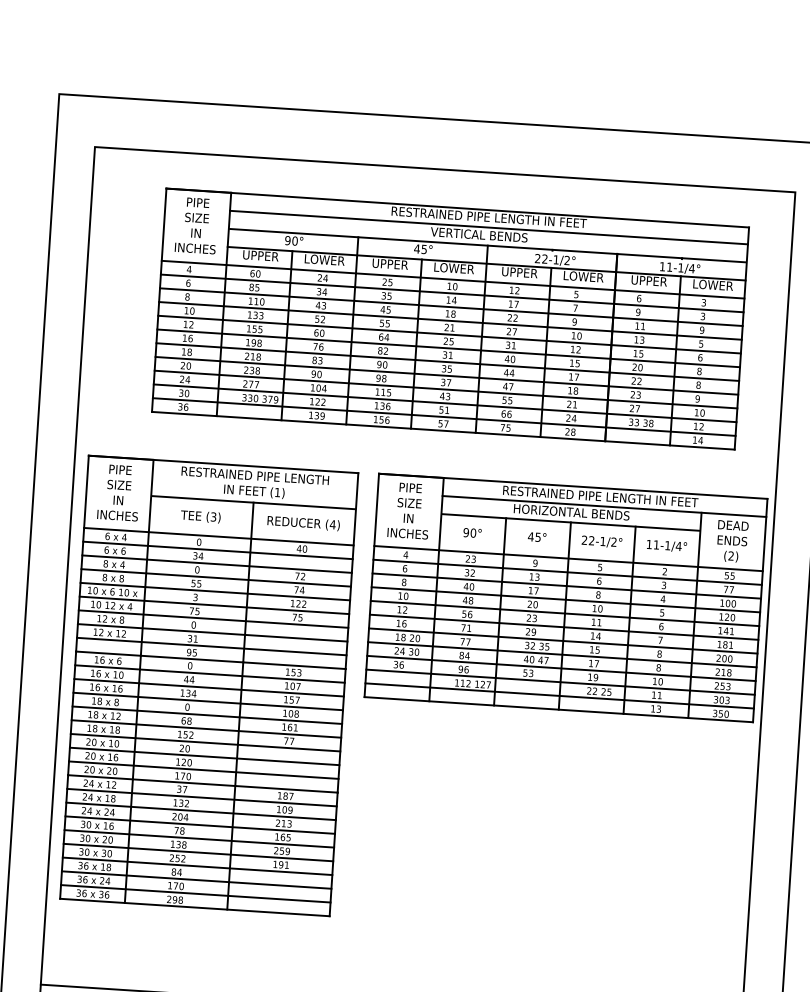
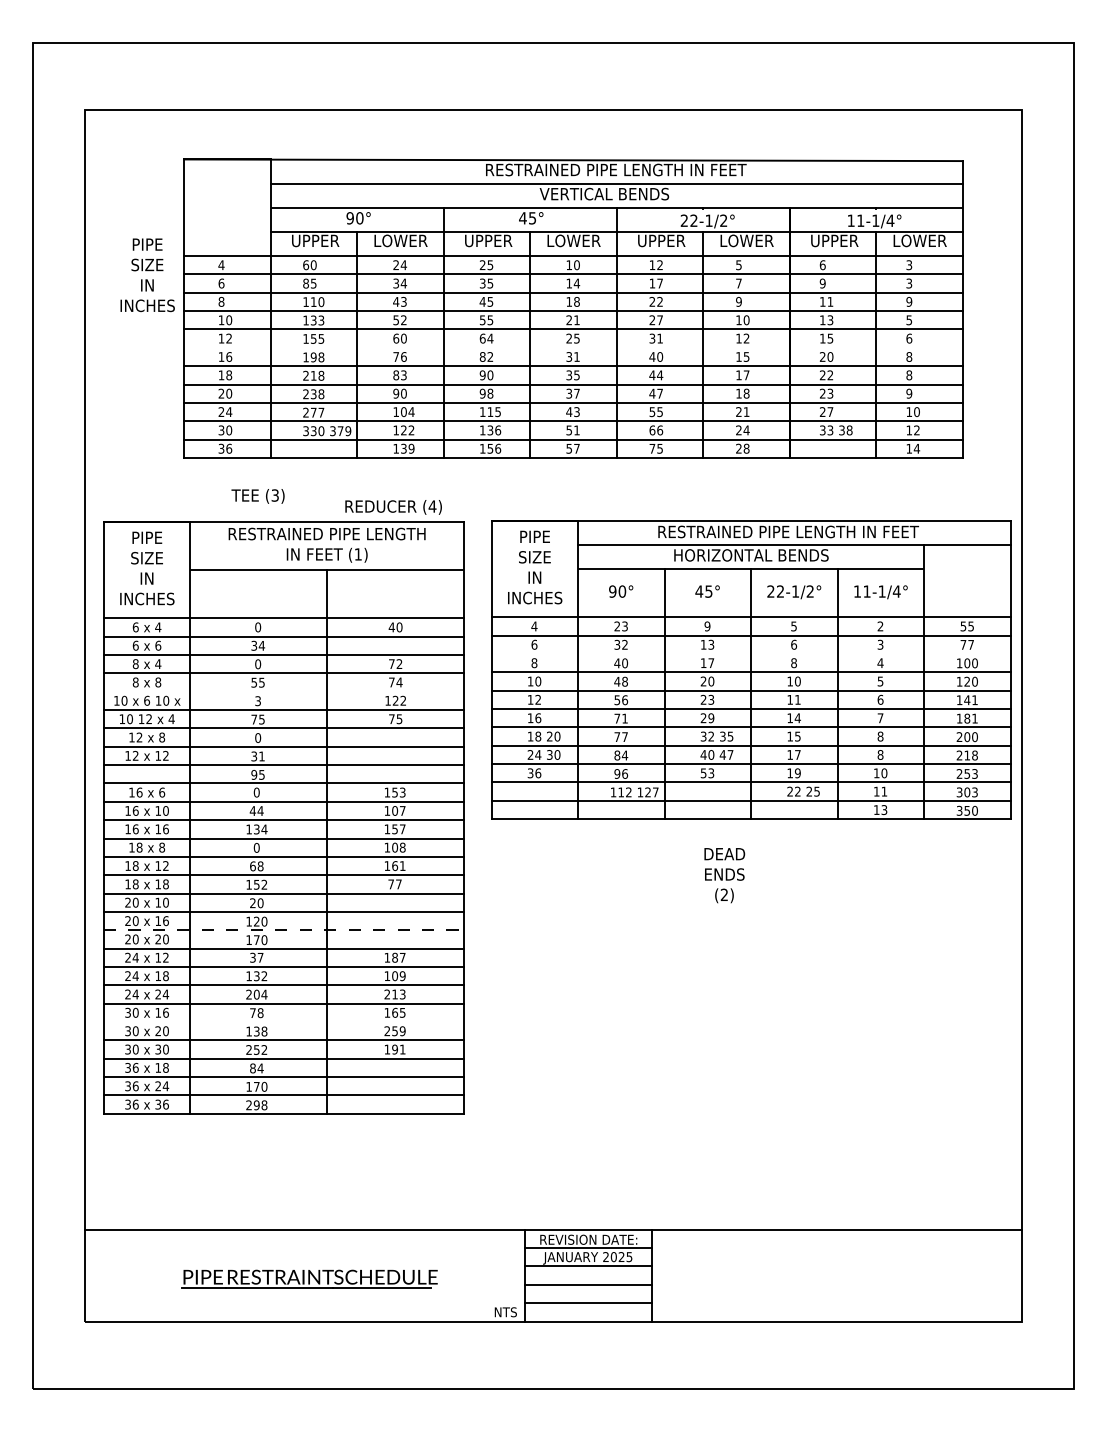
text: (196, 225) -> (147, 275), moved
line: (448, 348) -> (573, 347), removed
text: (200, 516) -> (257, 496), moved
text: (303, 523) -> (393, 507), moved
text: (732, 541) -> (724, 875), moved
line: (566, 586) -> (750, 654), removed
line: (215, 591) -> (283, 691), removed
line: (204, 770) -> (284, 930), solid -> dashed
line: (199, 839) -> (283, 1022), removed

